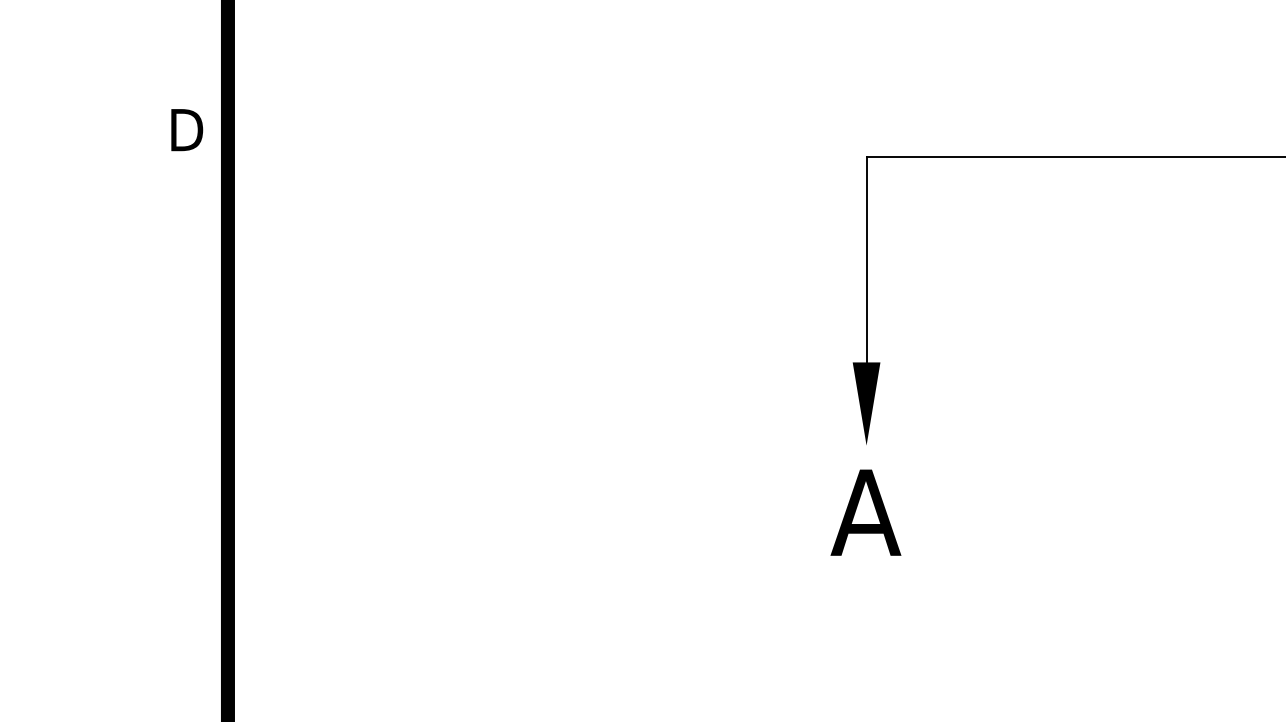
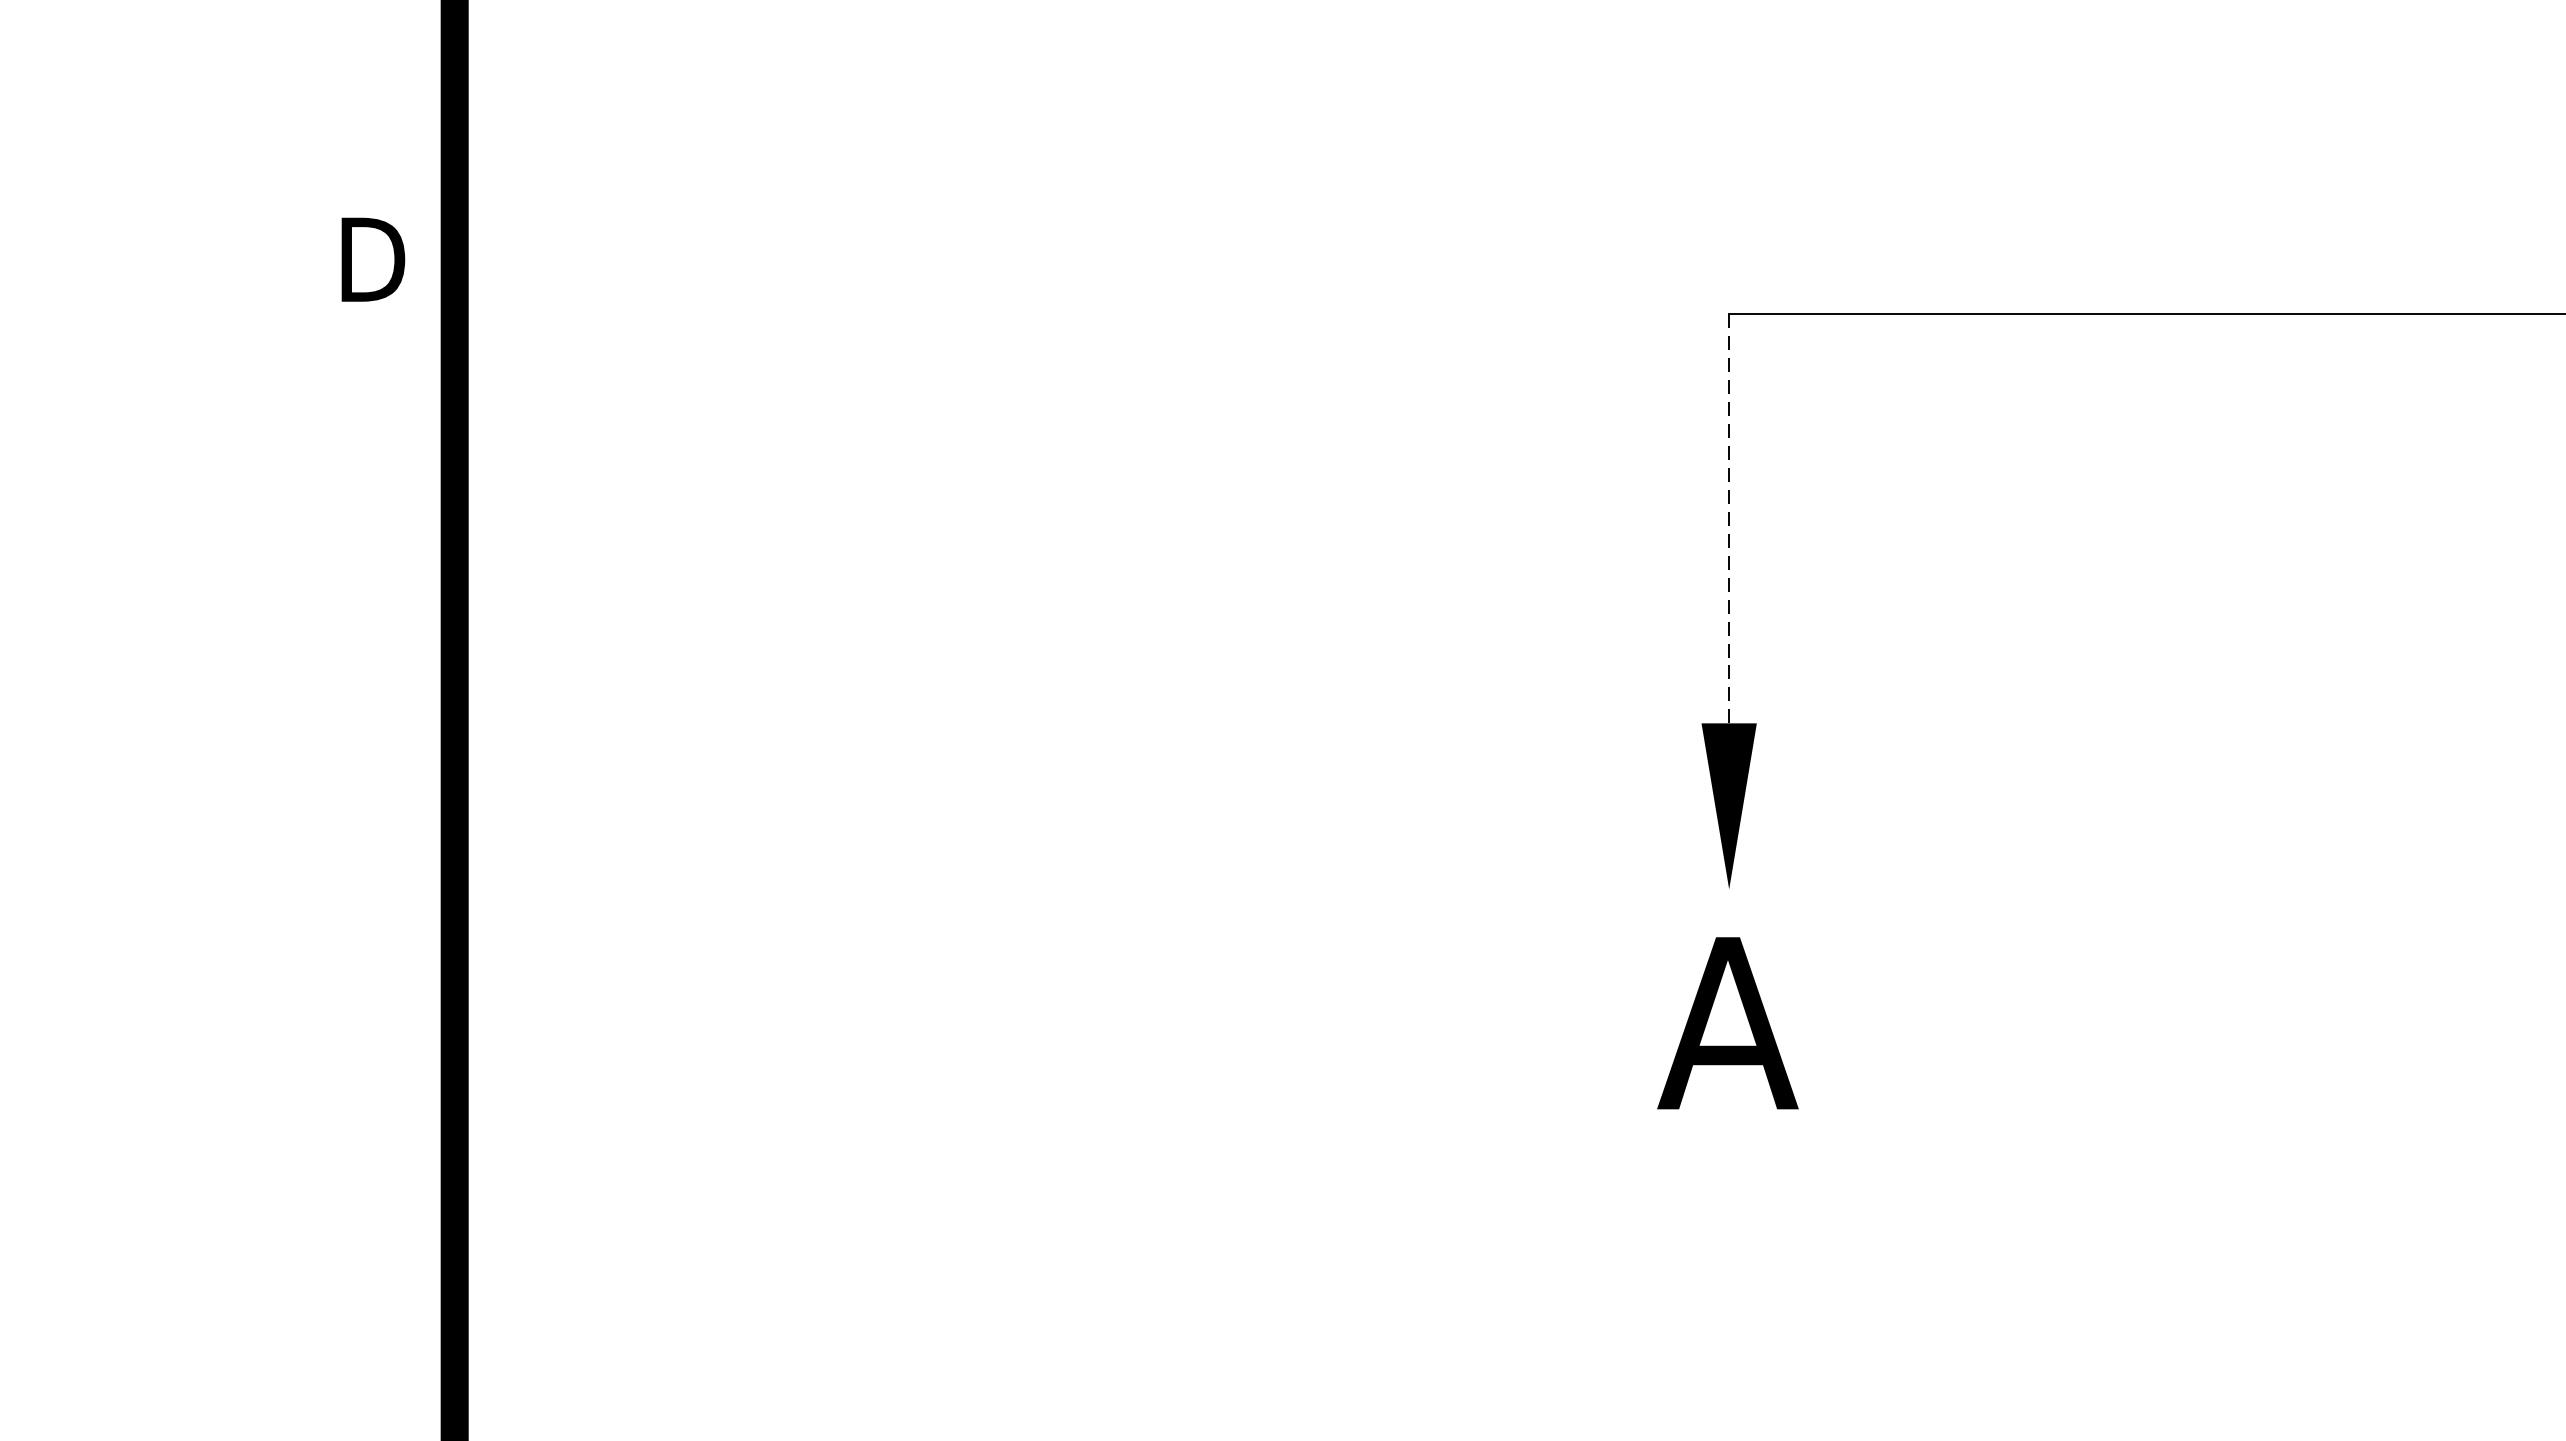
line: (866, 259) -> (1729, 517), solid -> dashed

